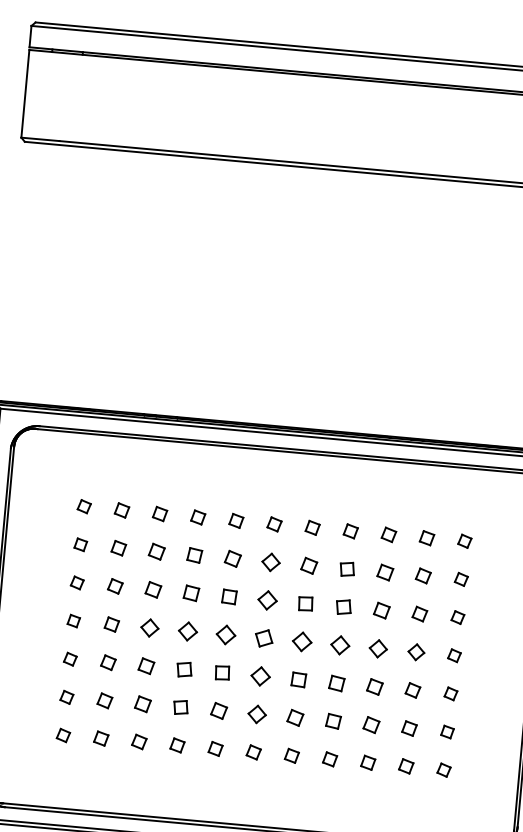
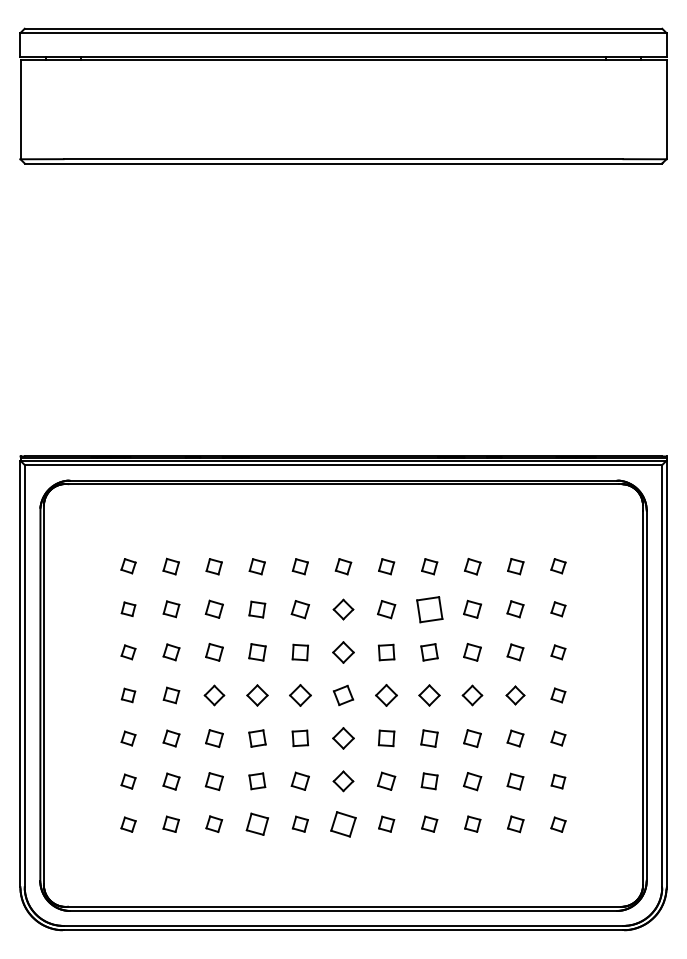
part: (347, 569) -> (429, 609), size x1.6
part: (176, 744) -> (256, 823), size x1.4
part: (253, 751) -> (343, 823), size x1.6

